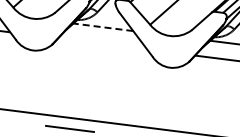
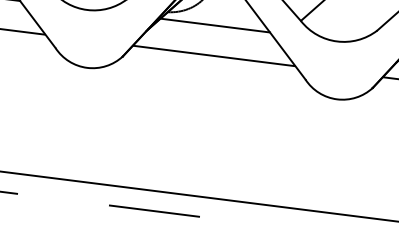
line: (102, 27) -> (213, 25), dashed -> solid
line: (102, 43) -> (213, 55), added

